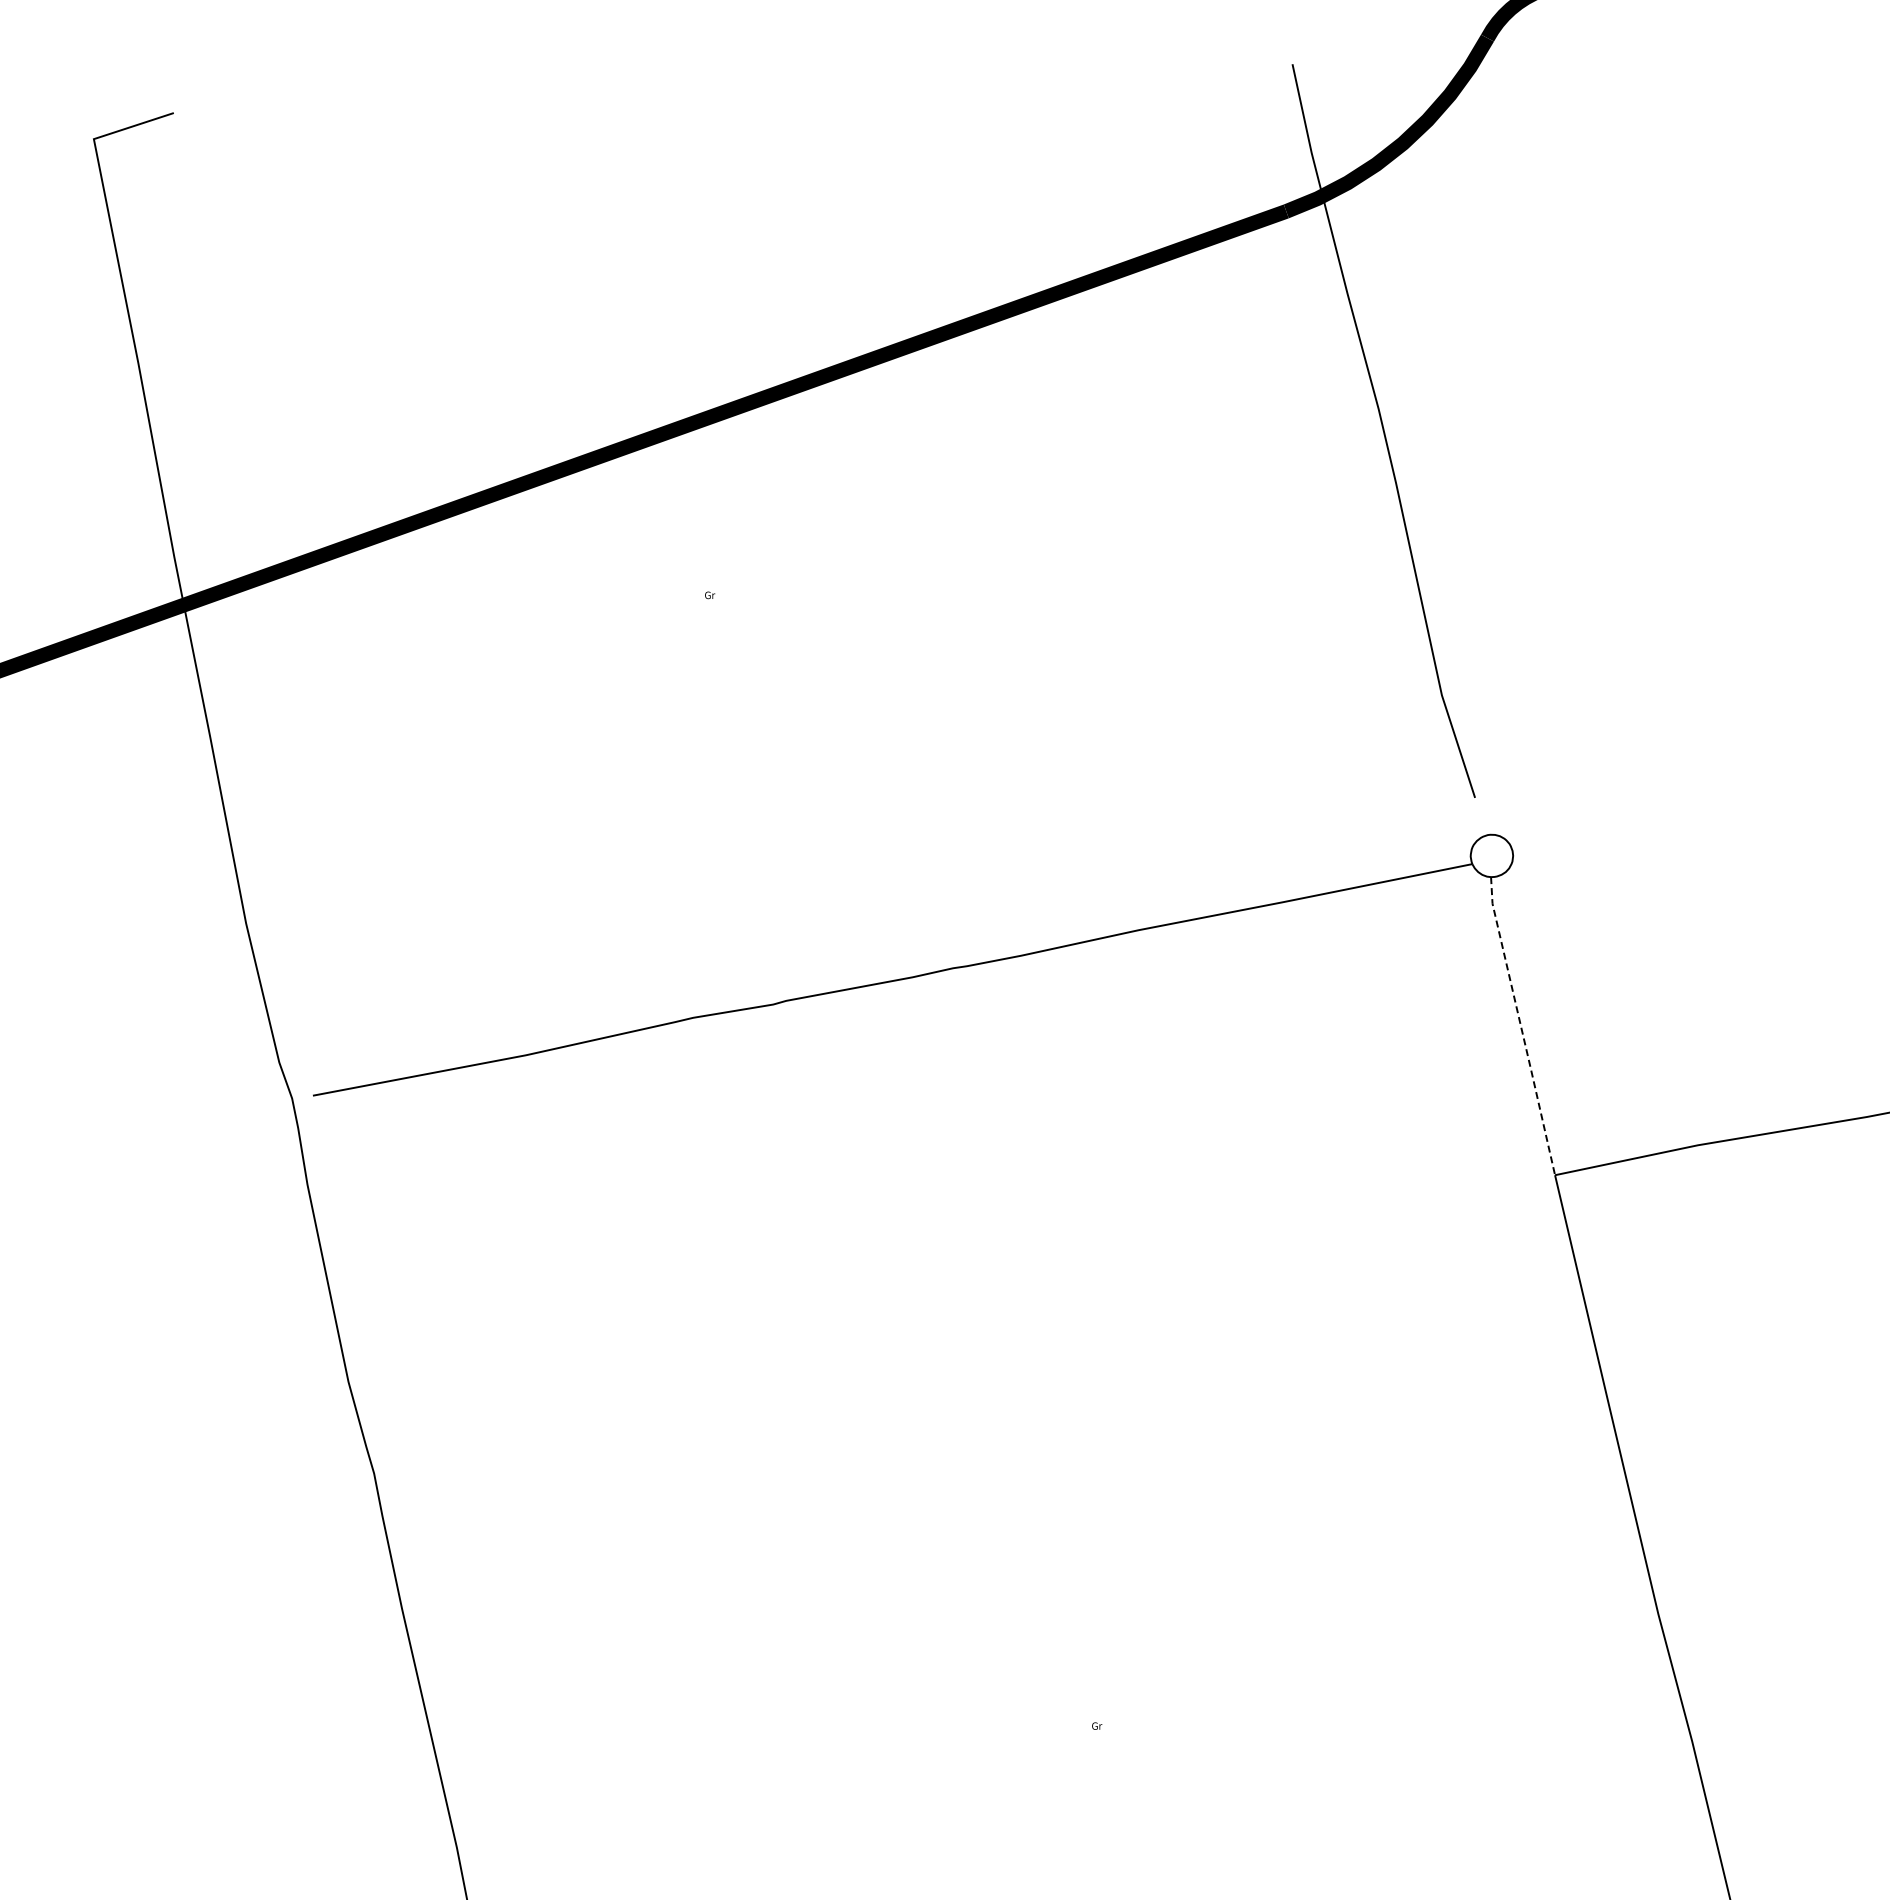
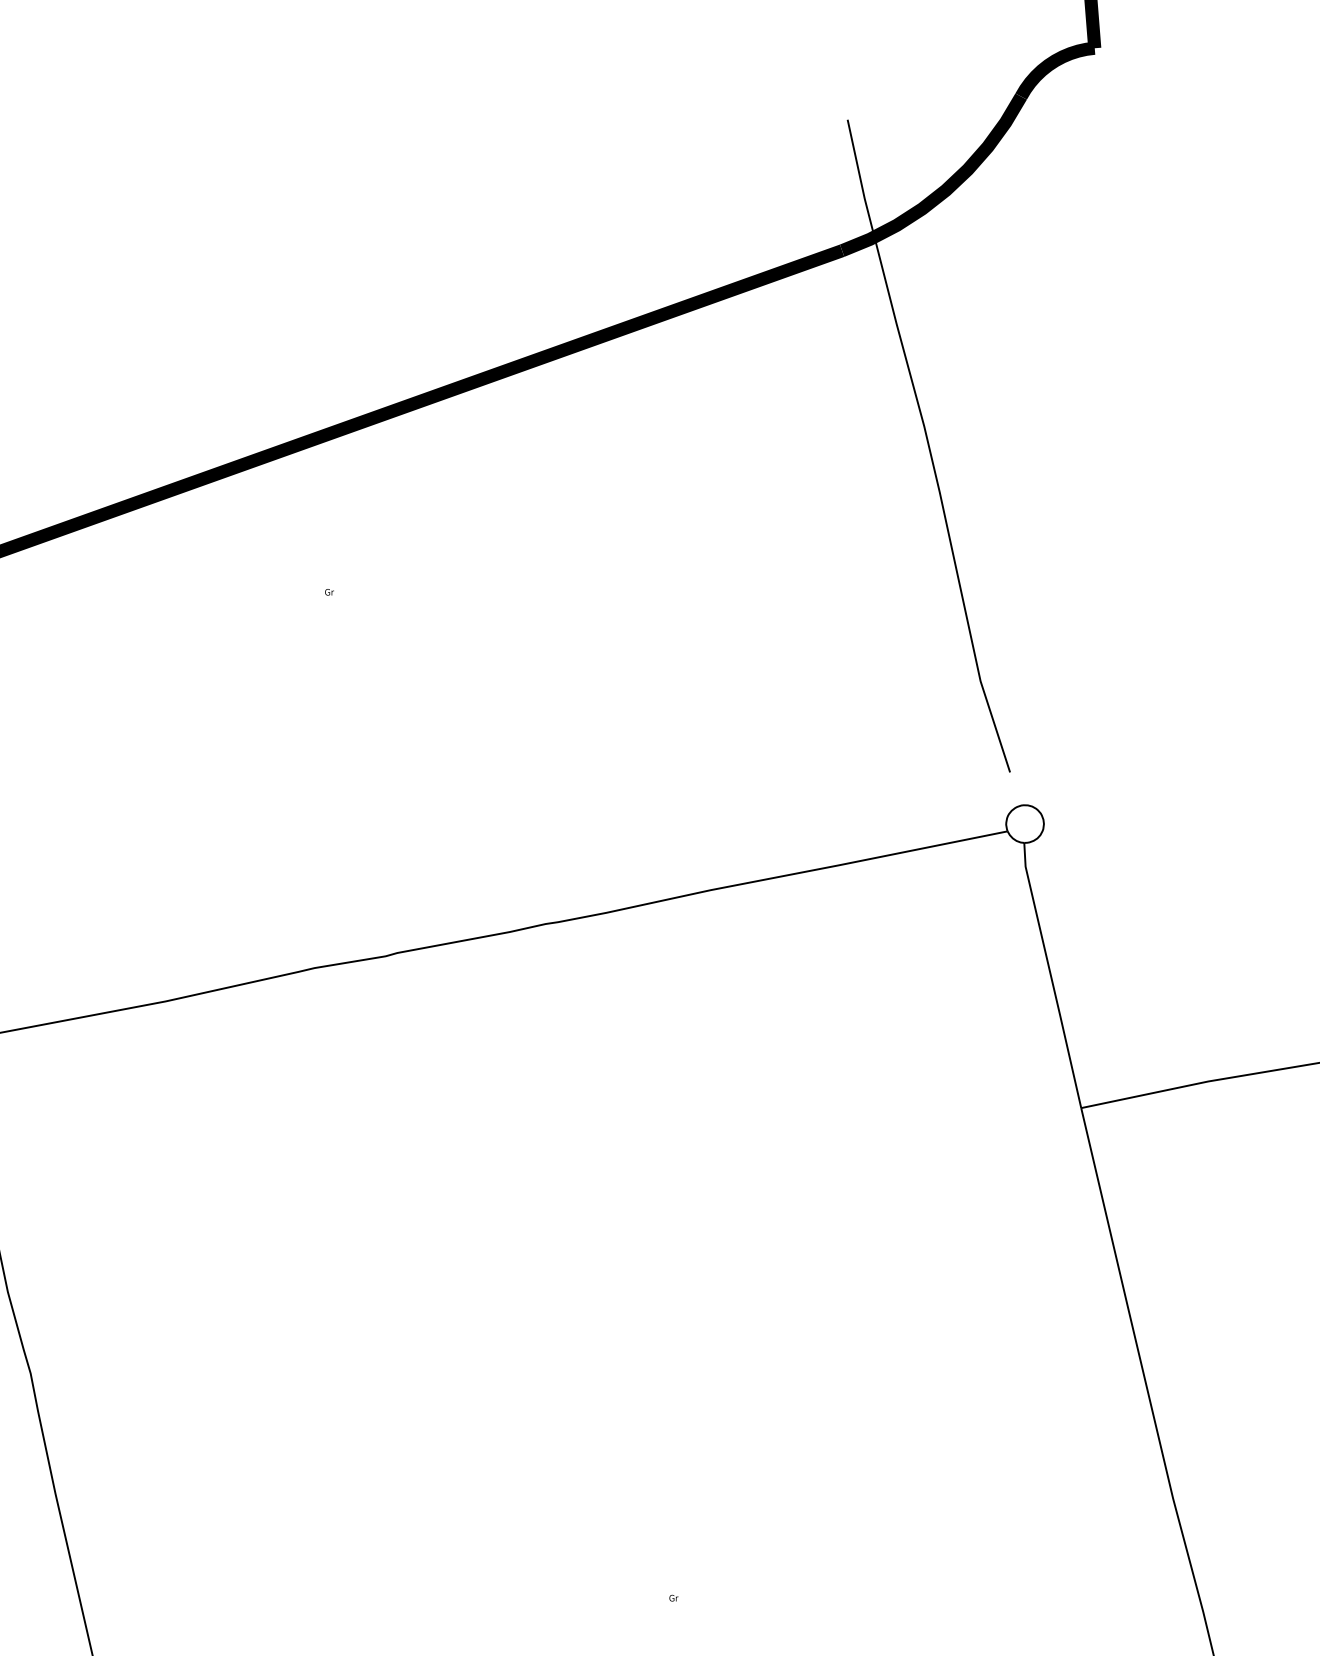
line: (1521, 1026) -> (1051, 975), dashed -> solid

